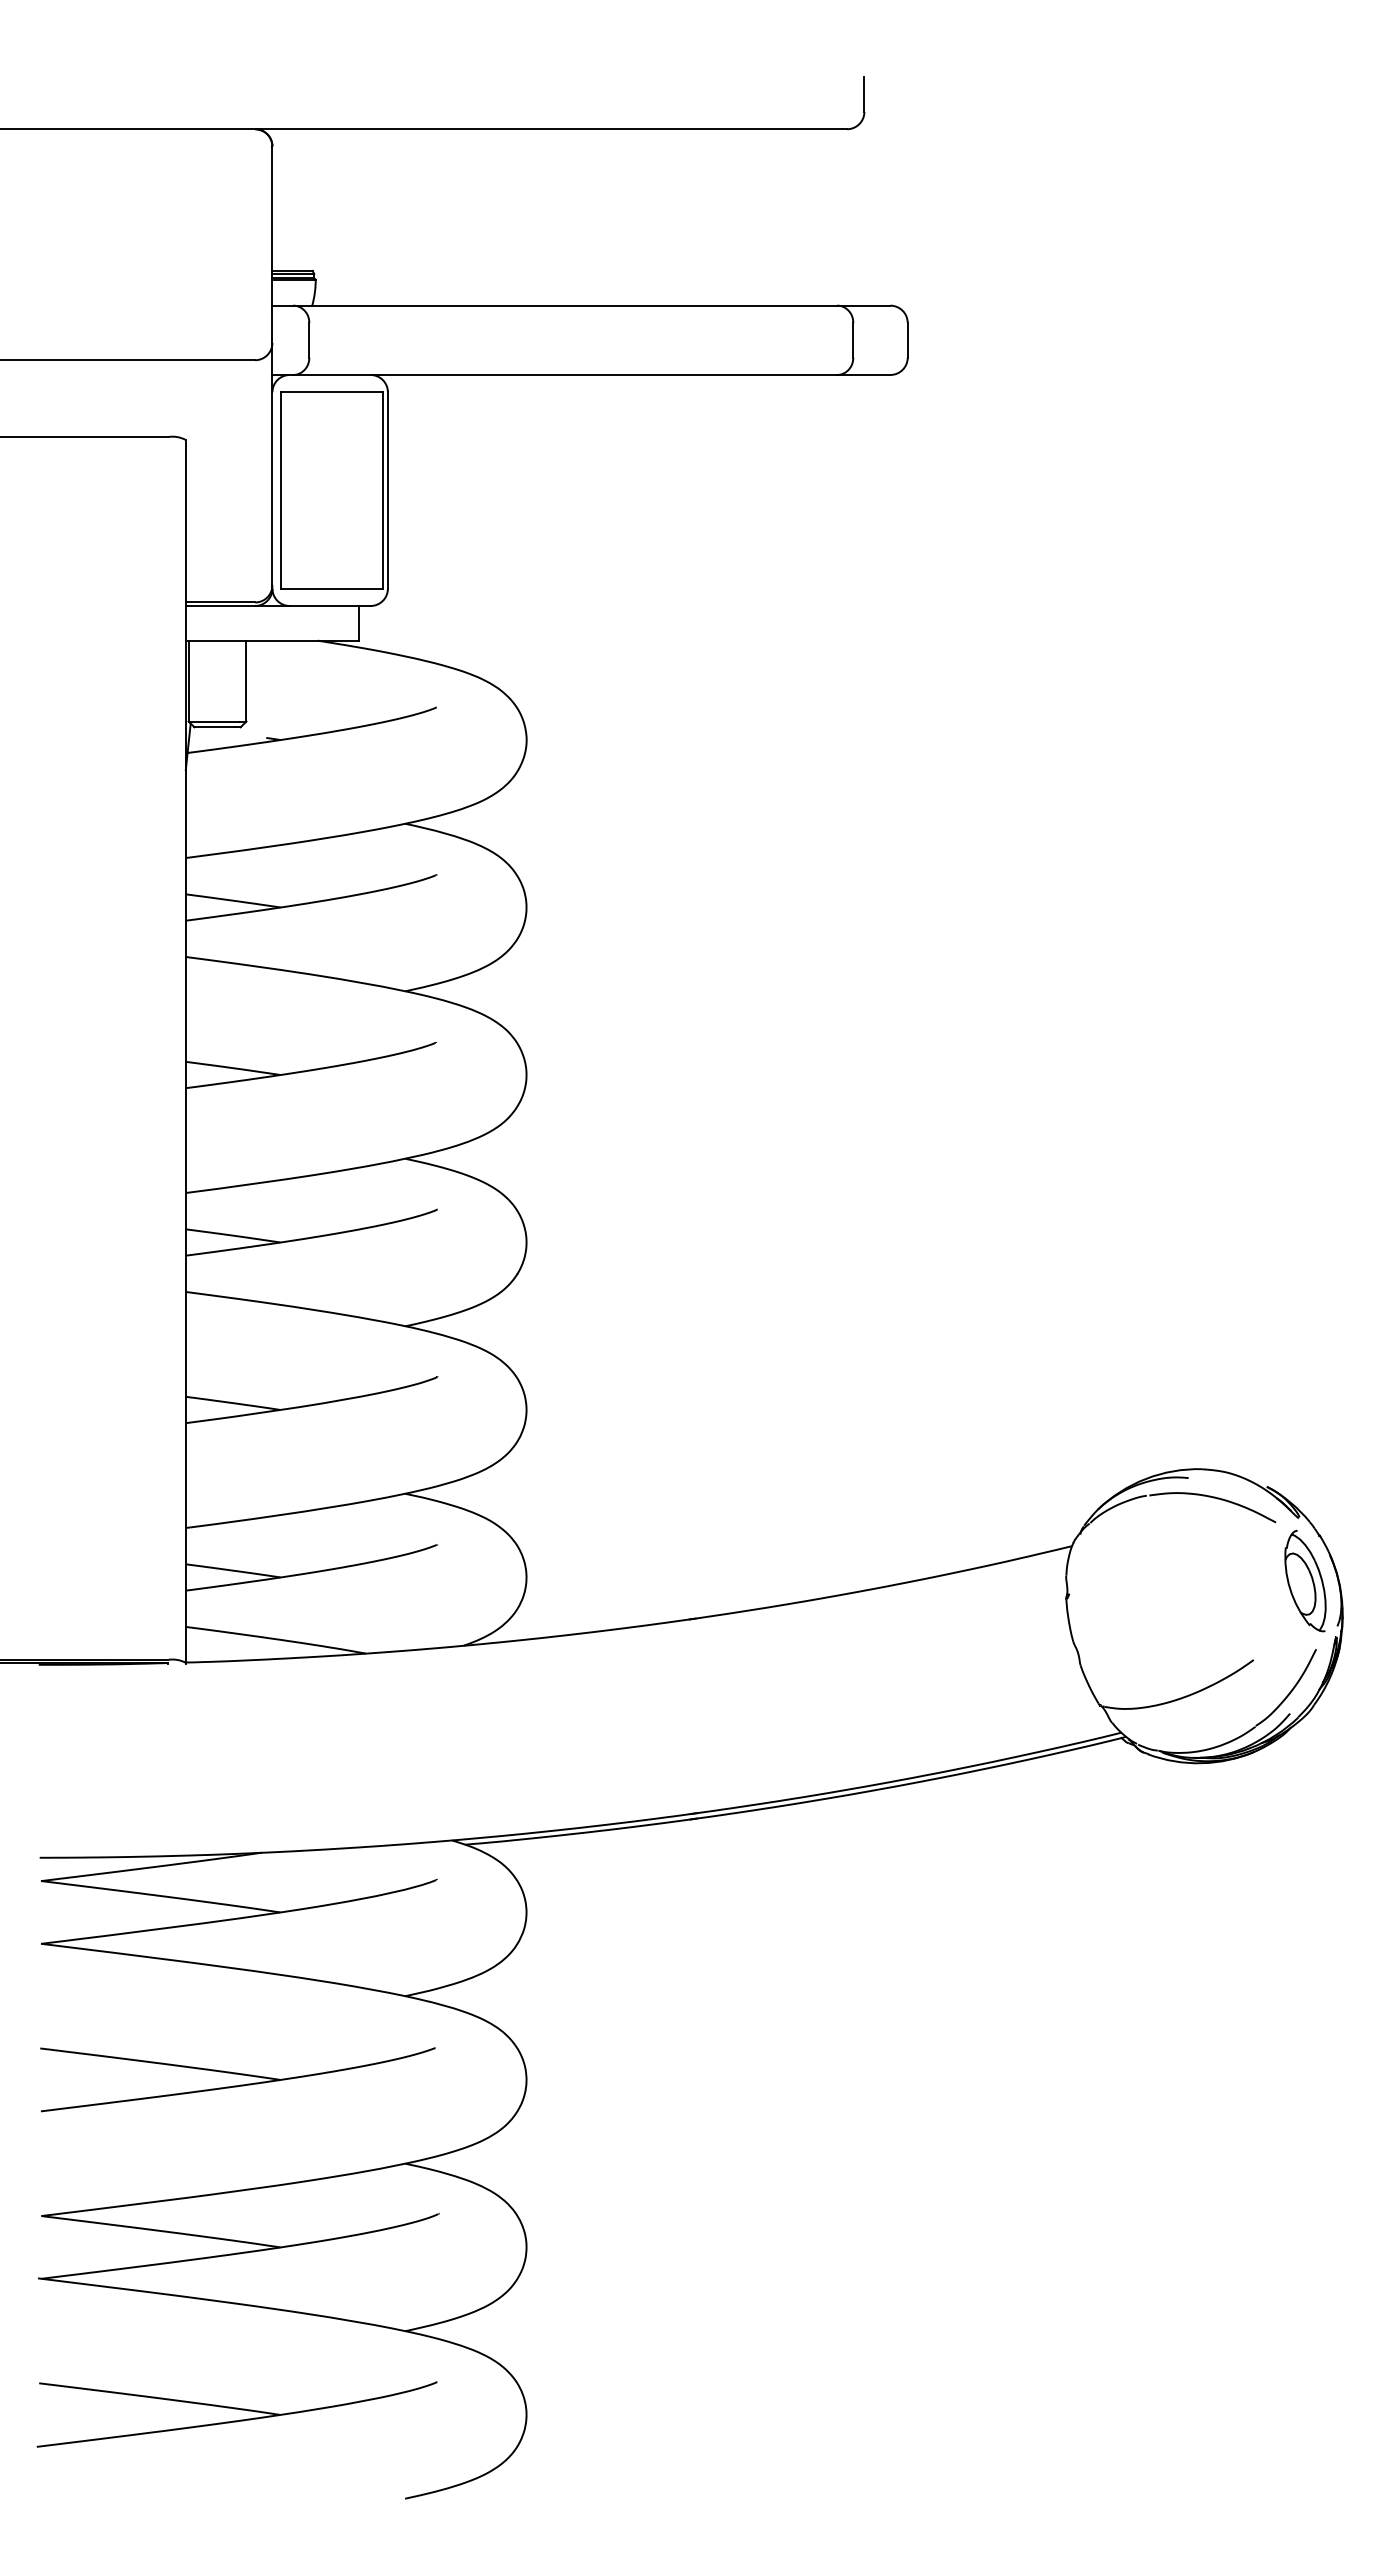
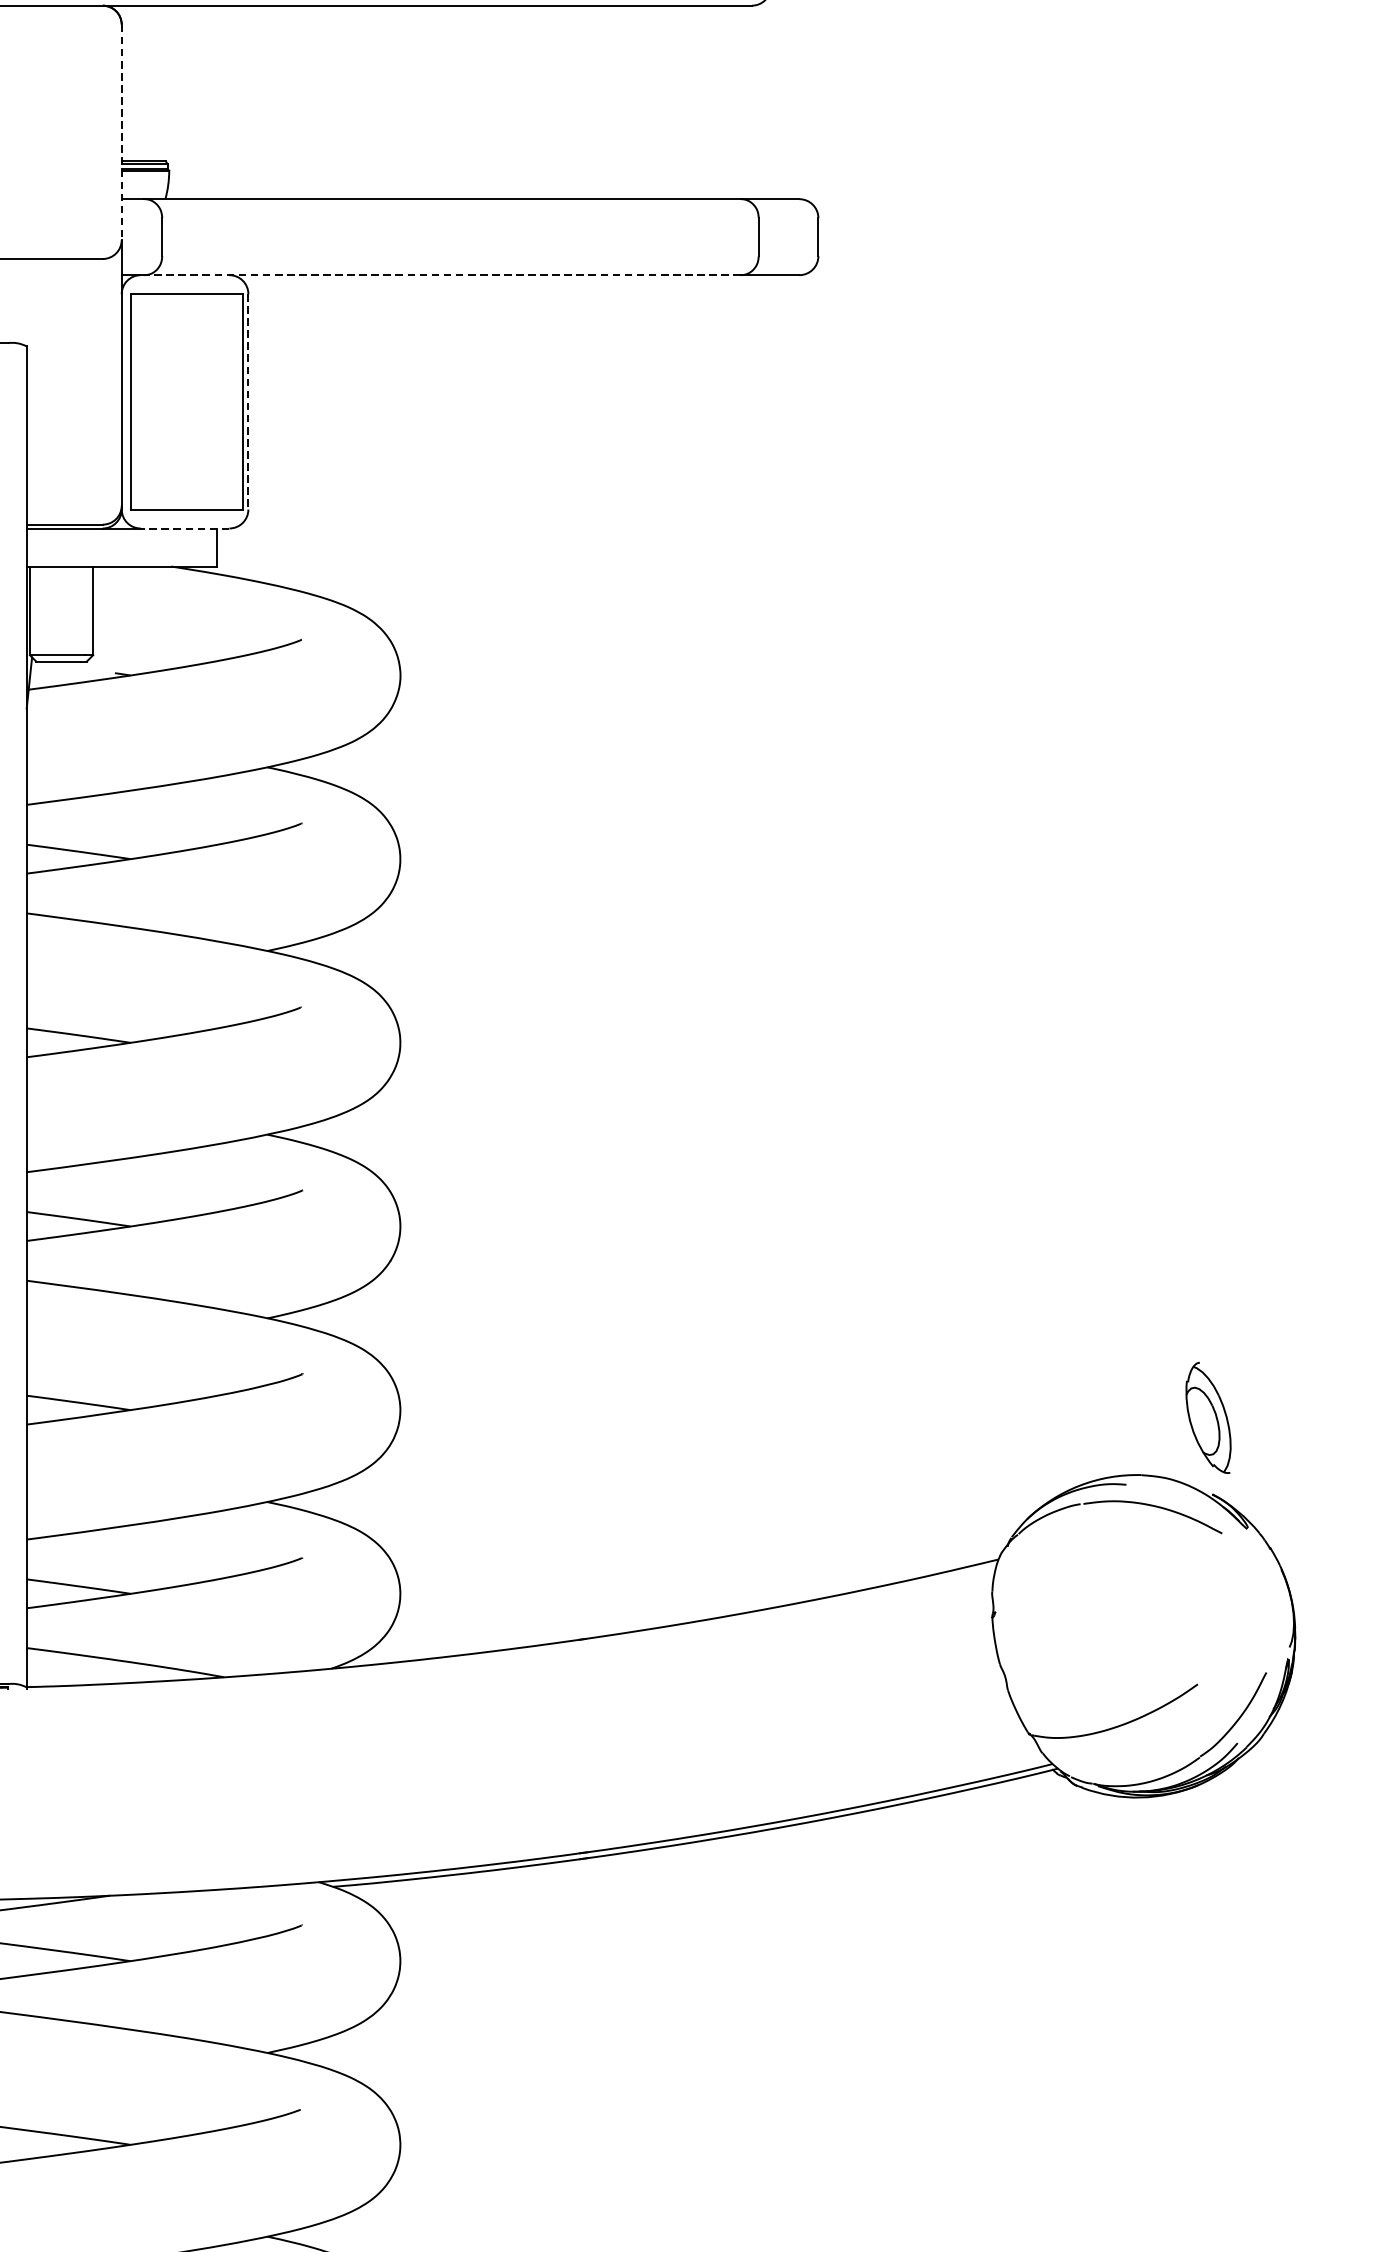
line: (272, 245) -> (121, 133), solid -> dashed
line: (565, 374) -> (443, 274), solid -> dashed
line: (387, 491) -> (247, 402), solid -> dashed
line: (329, 606) -> (184, 529), solid -> dashed
part: (1305, 1580) -> (1208, 1417), moved

